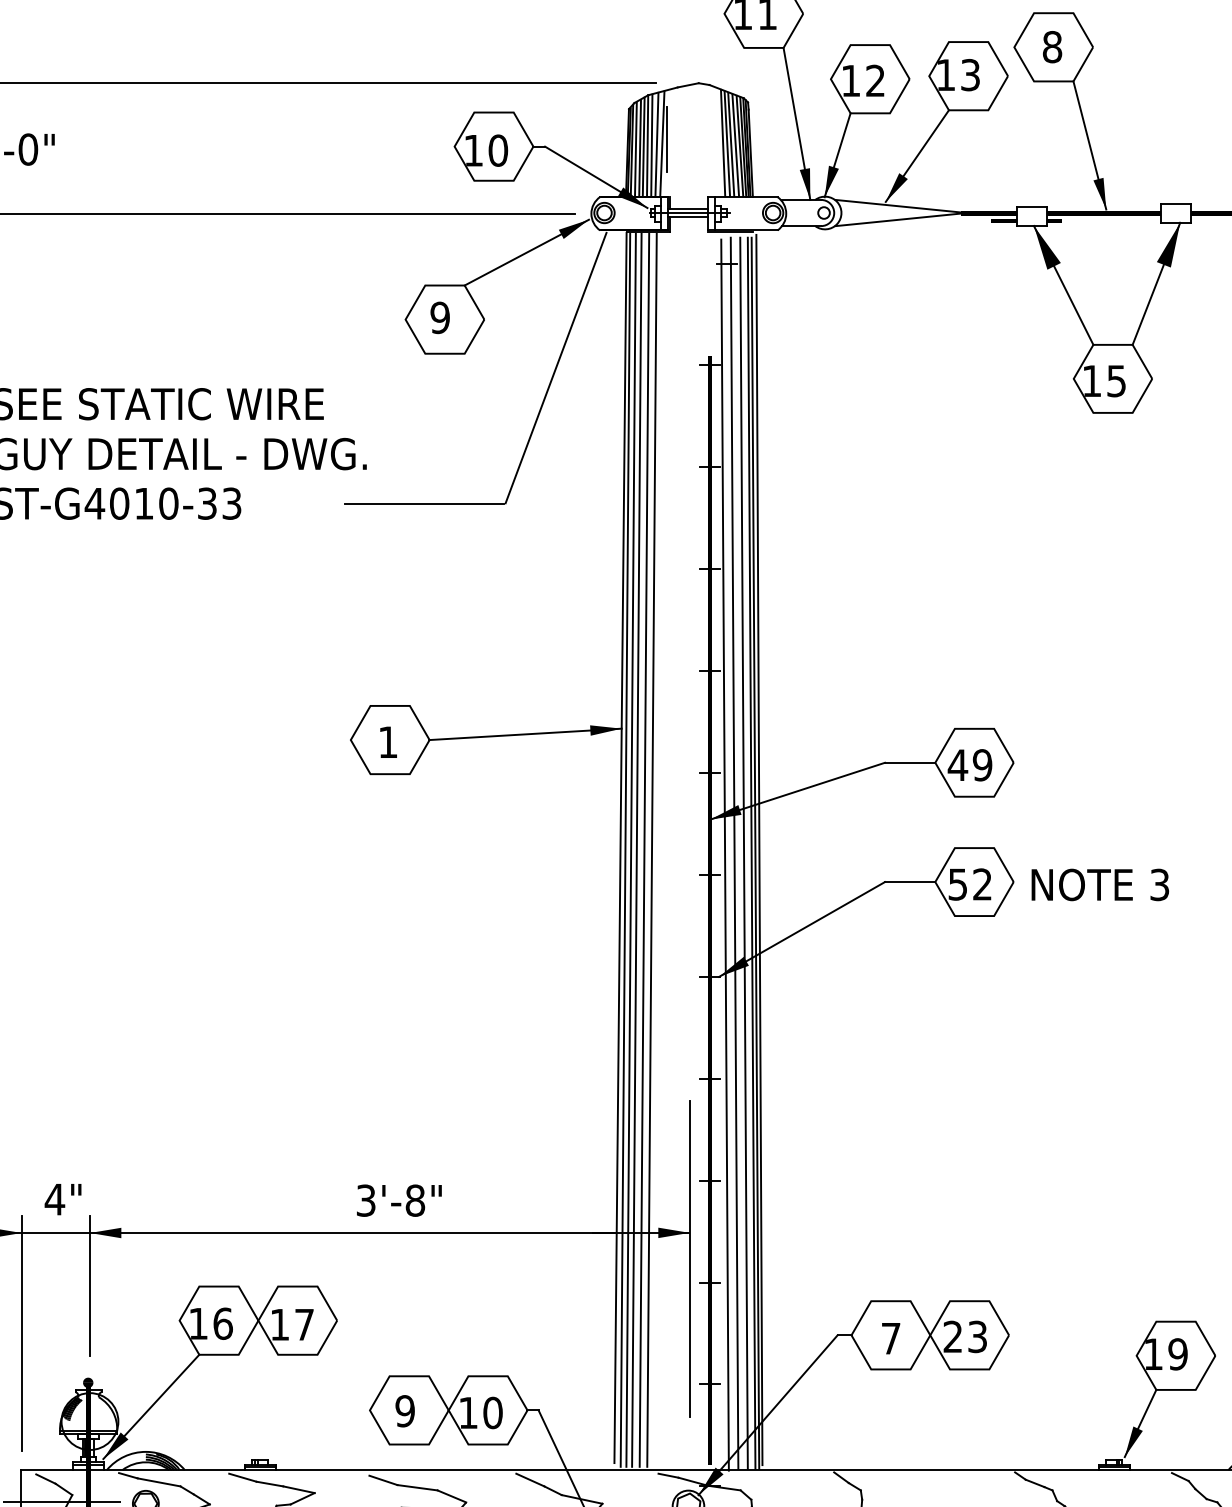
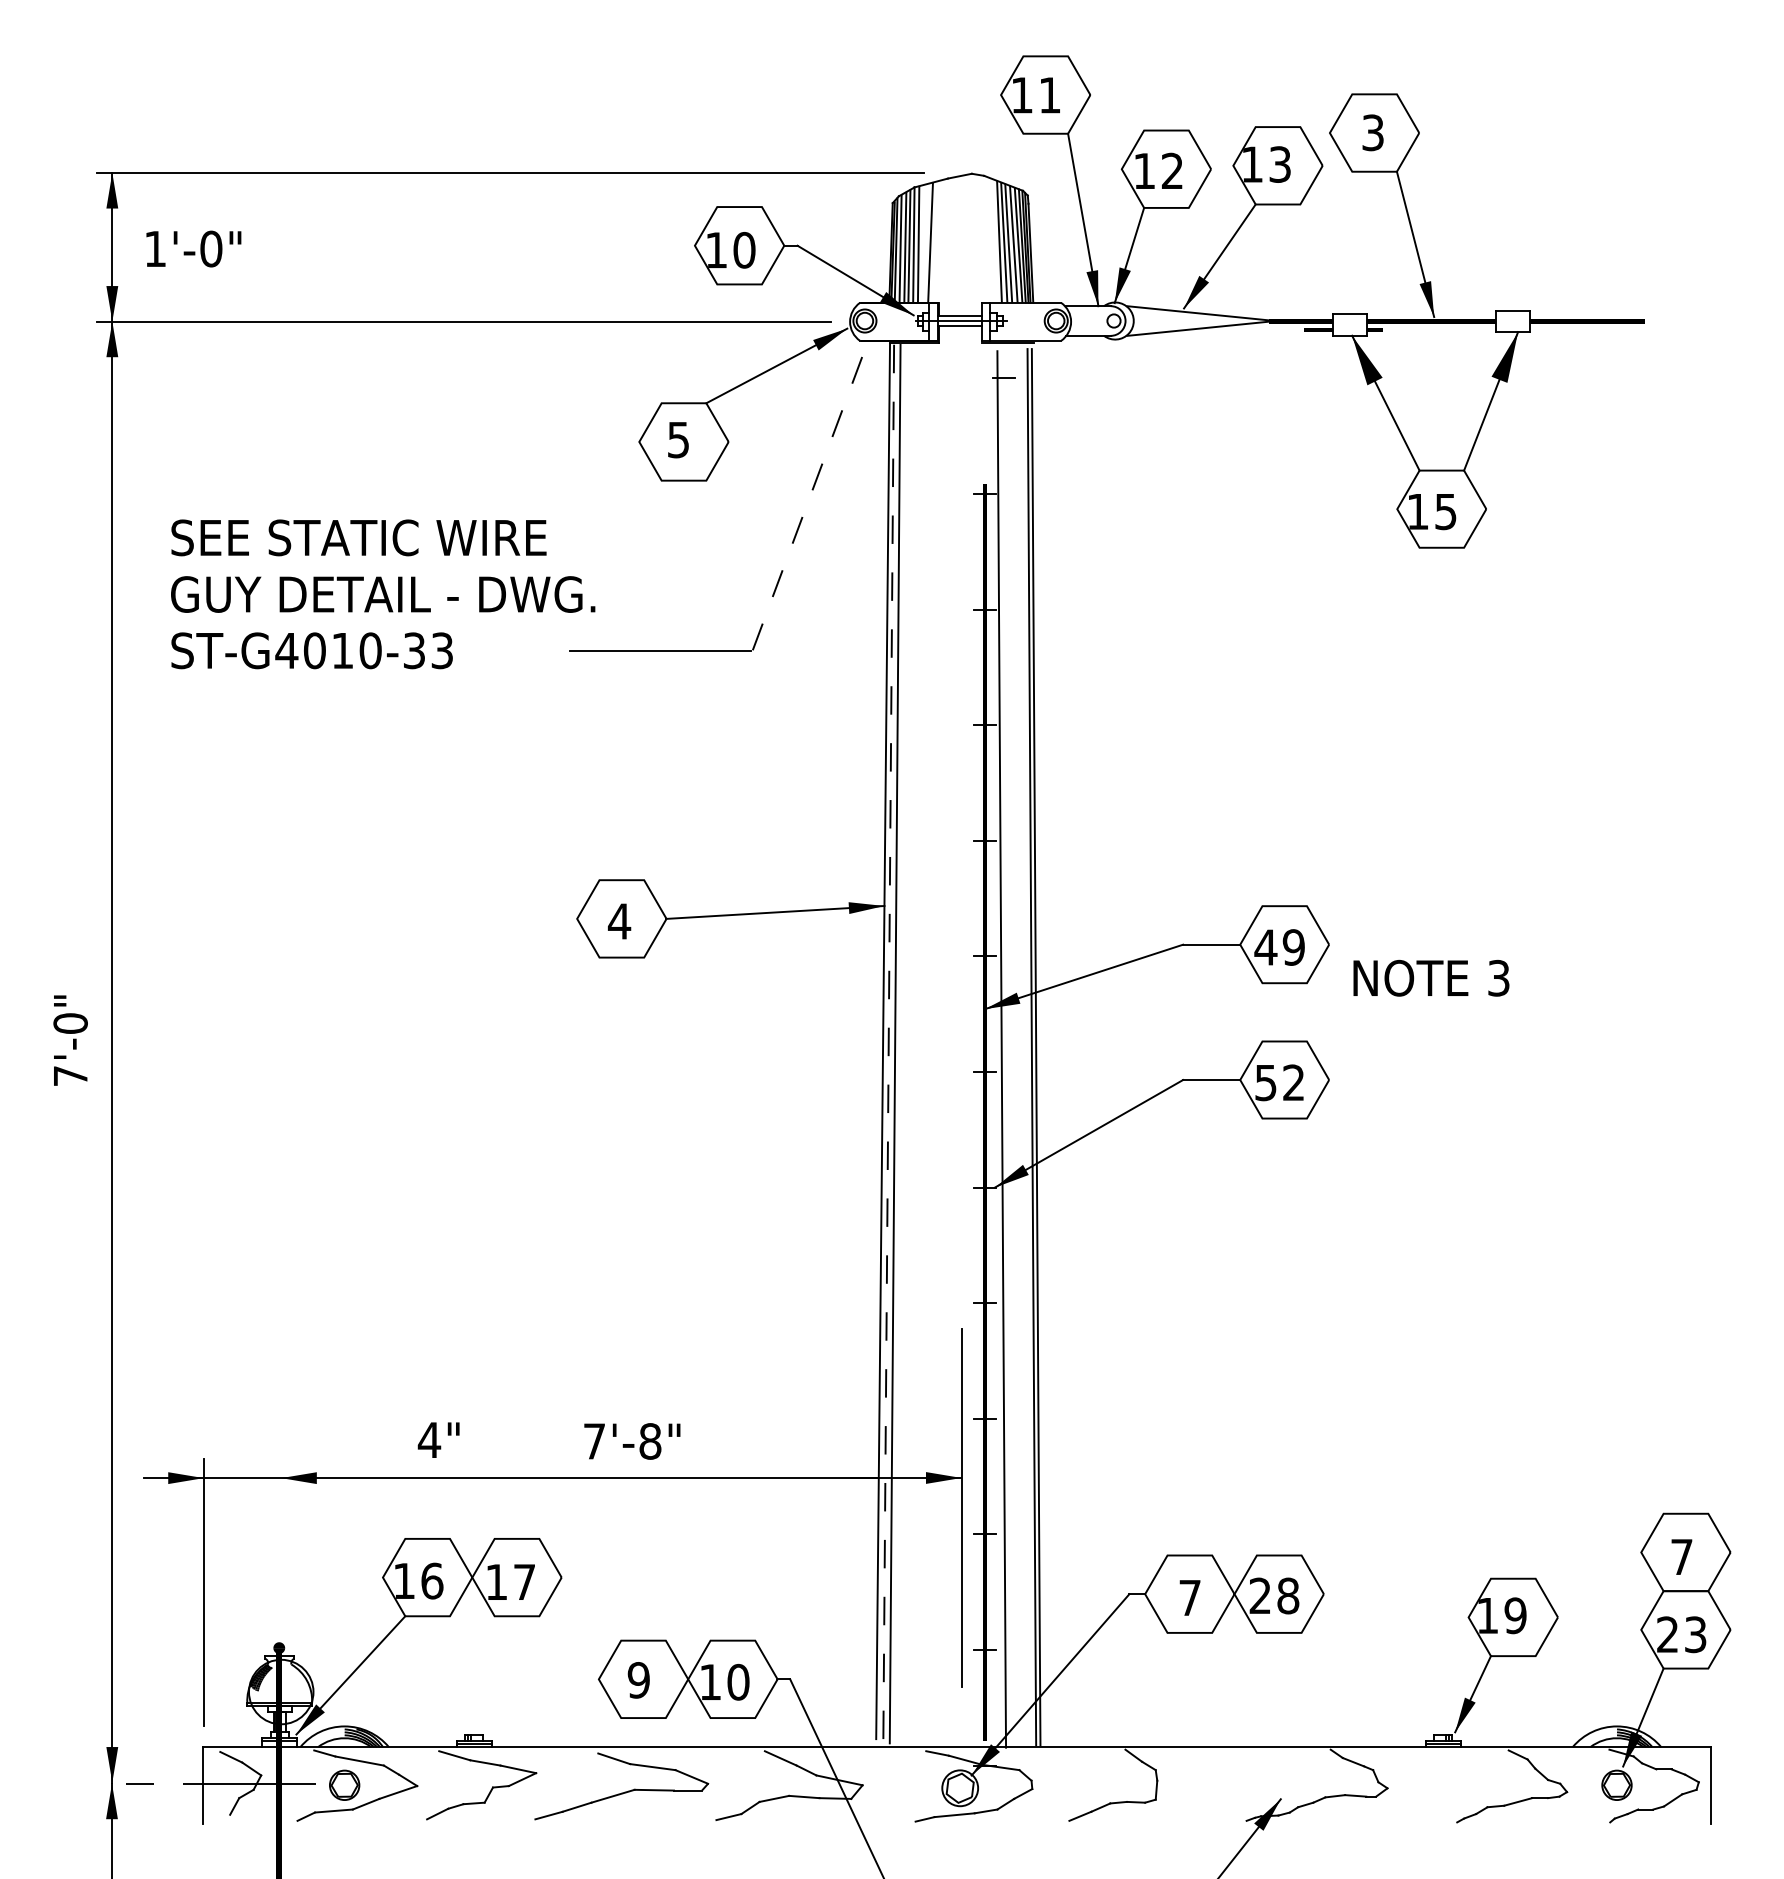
text: (1052, 46) -> (1373, 132), 8 -> 3
line: (667, 139) -> (936, 237), removed
line: (656, 143) -> (924, 242), removed
text: (440, 317) -> (678, 439), 9 -> 5
line: (556, 367) -> (810, 496), solid -> dashed
text: (388, 742) -> (619, 921), 1 -> 4
line: (636, 849) -> (901, 1043), removed
line: (643, 849) -> (909, 1043), removed
line: (651, 849) -> (918, 1043), removed
line: (759, 849) -> (1040, 1043), removed
line: (625, 850) -> (888, 1044), solid -> dashed
line: (734, 853) -> (1012, 1047), removed
line: (743, 853) -> (1022, 1047), removed
text: (1100, 884) -> (1431, 977), moved
text: (62, 1198) -> (438, 1439), moved
text: (366, 1200) -> (594, 1441), 3'-8" -> 7'-8"
line: (90, 1286) -> (281, 1538), removed
text: (977, 1336) -> (1288, 1595), 23 -> 28

